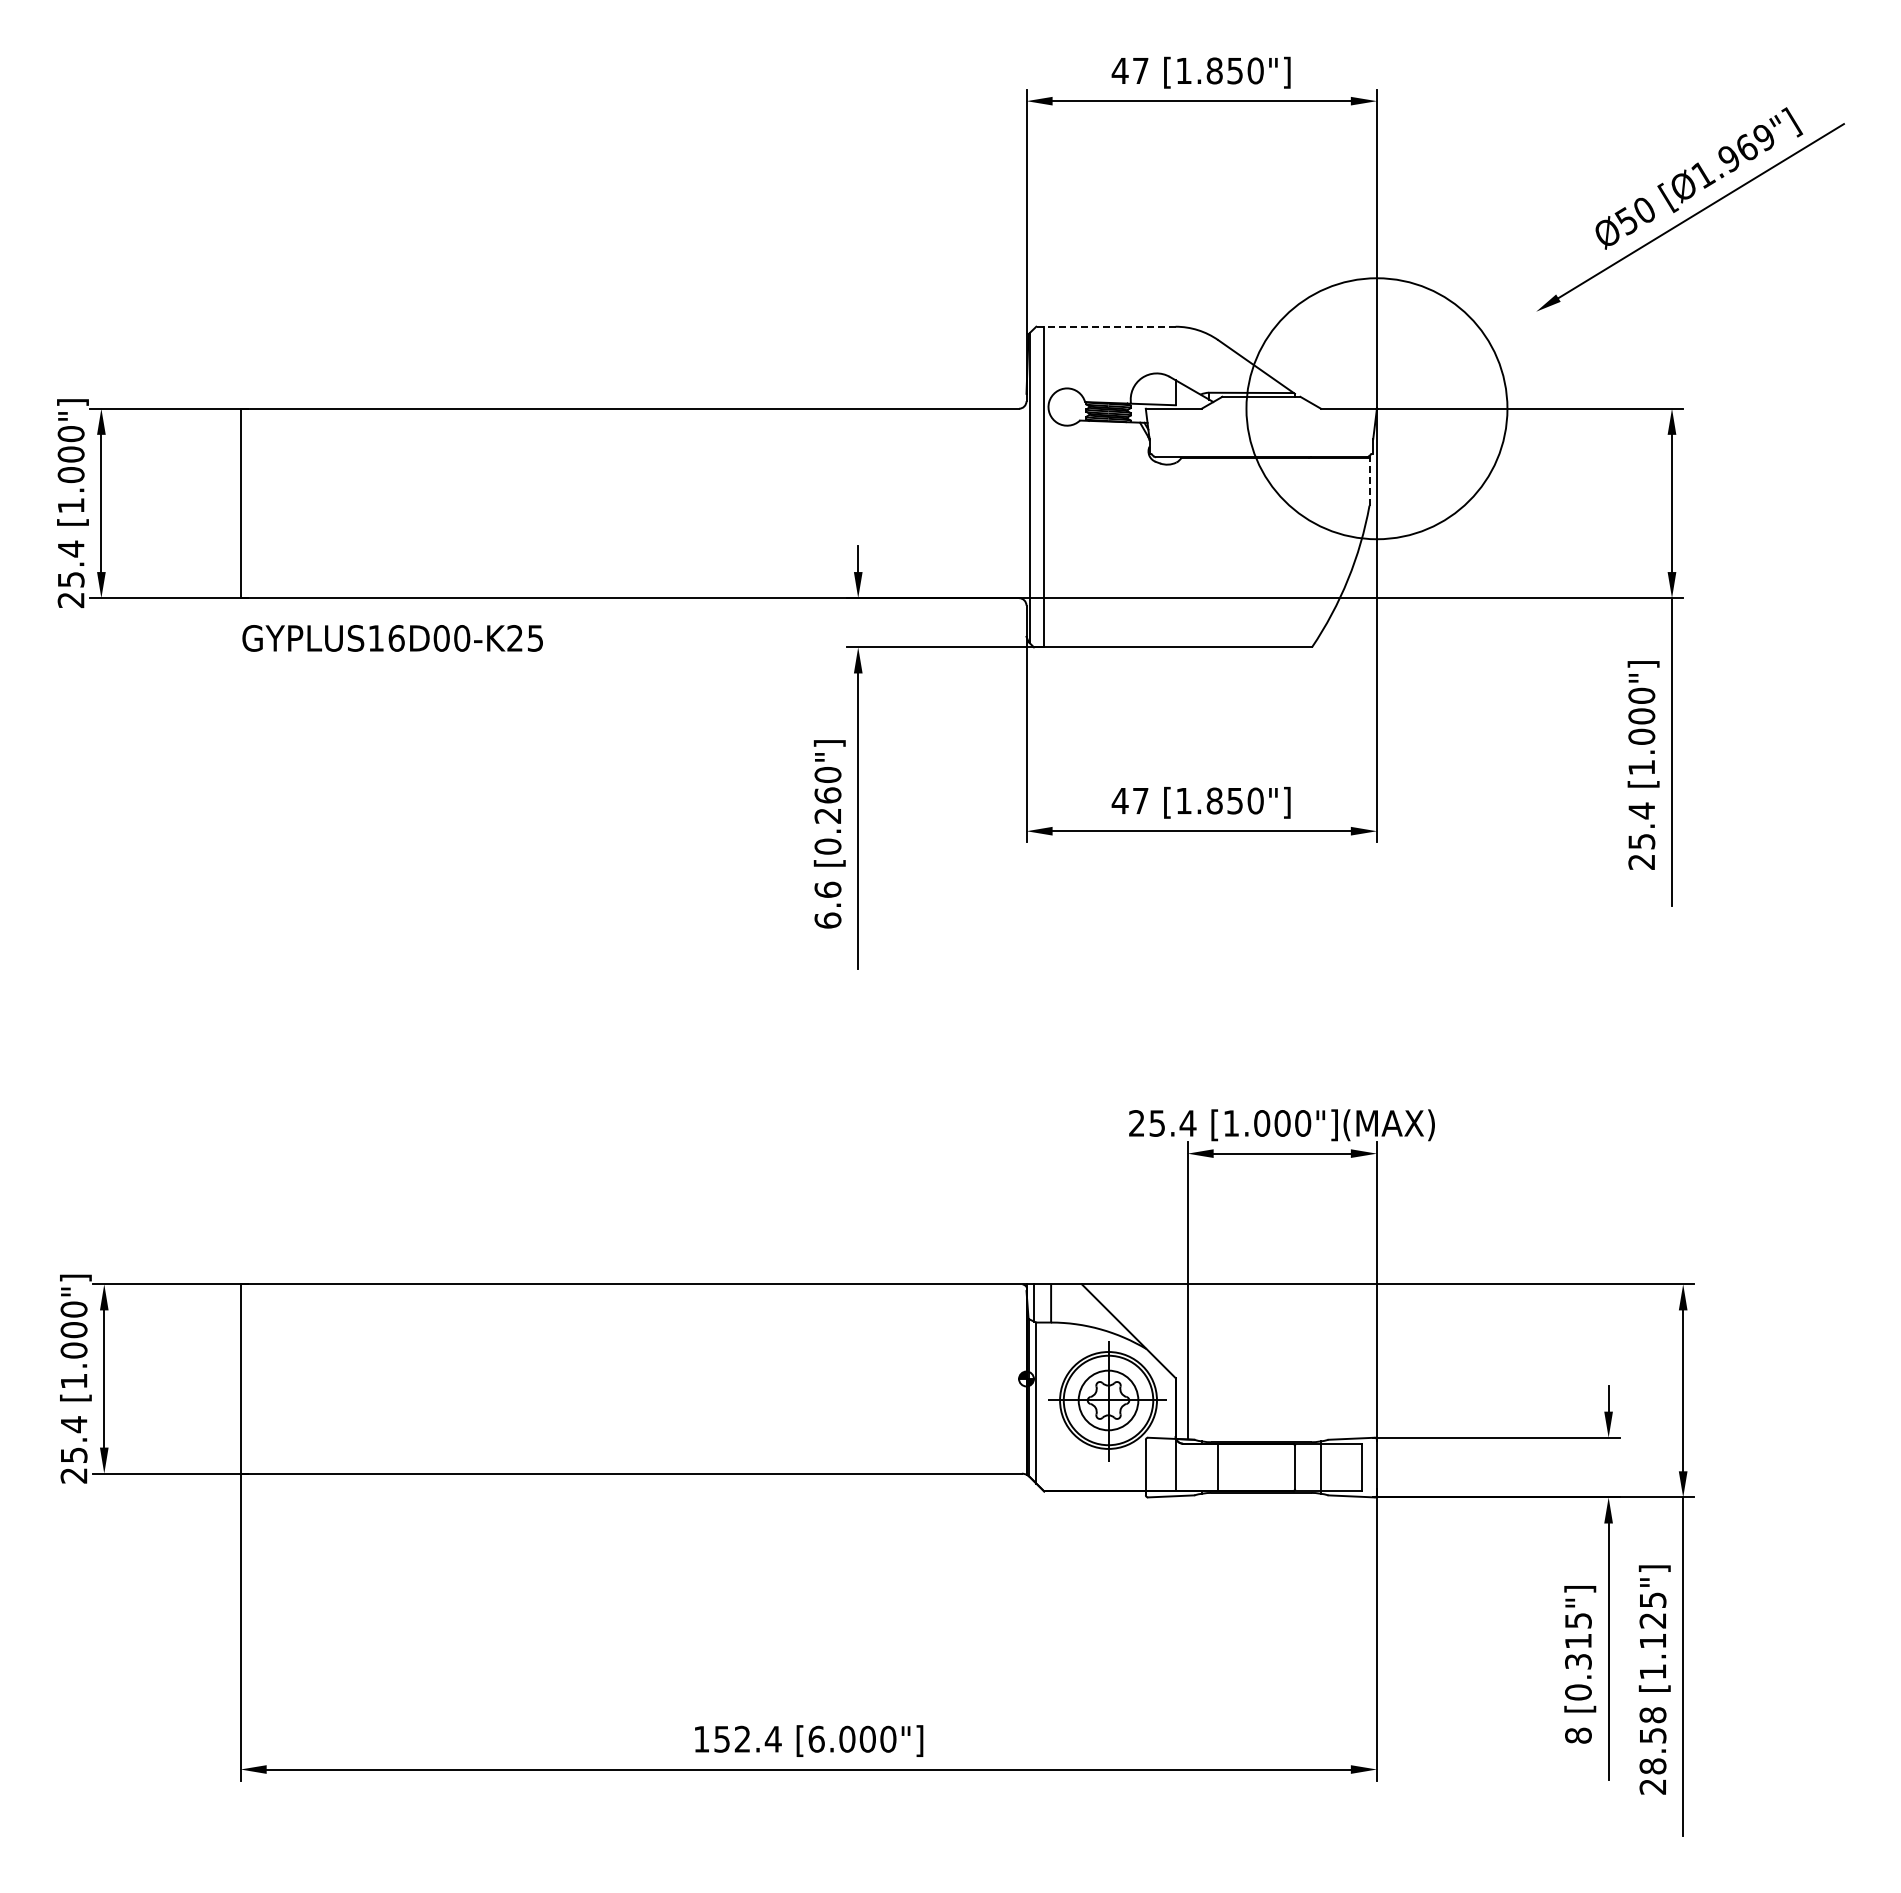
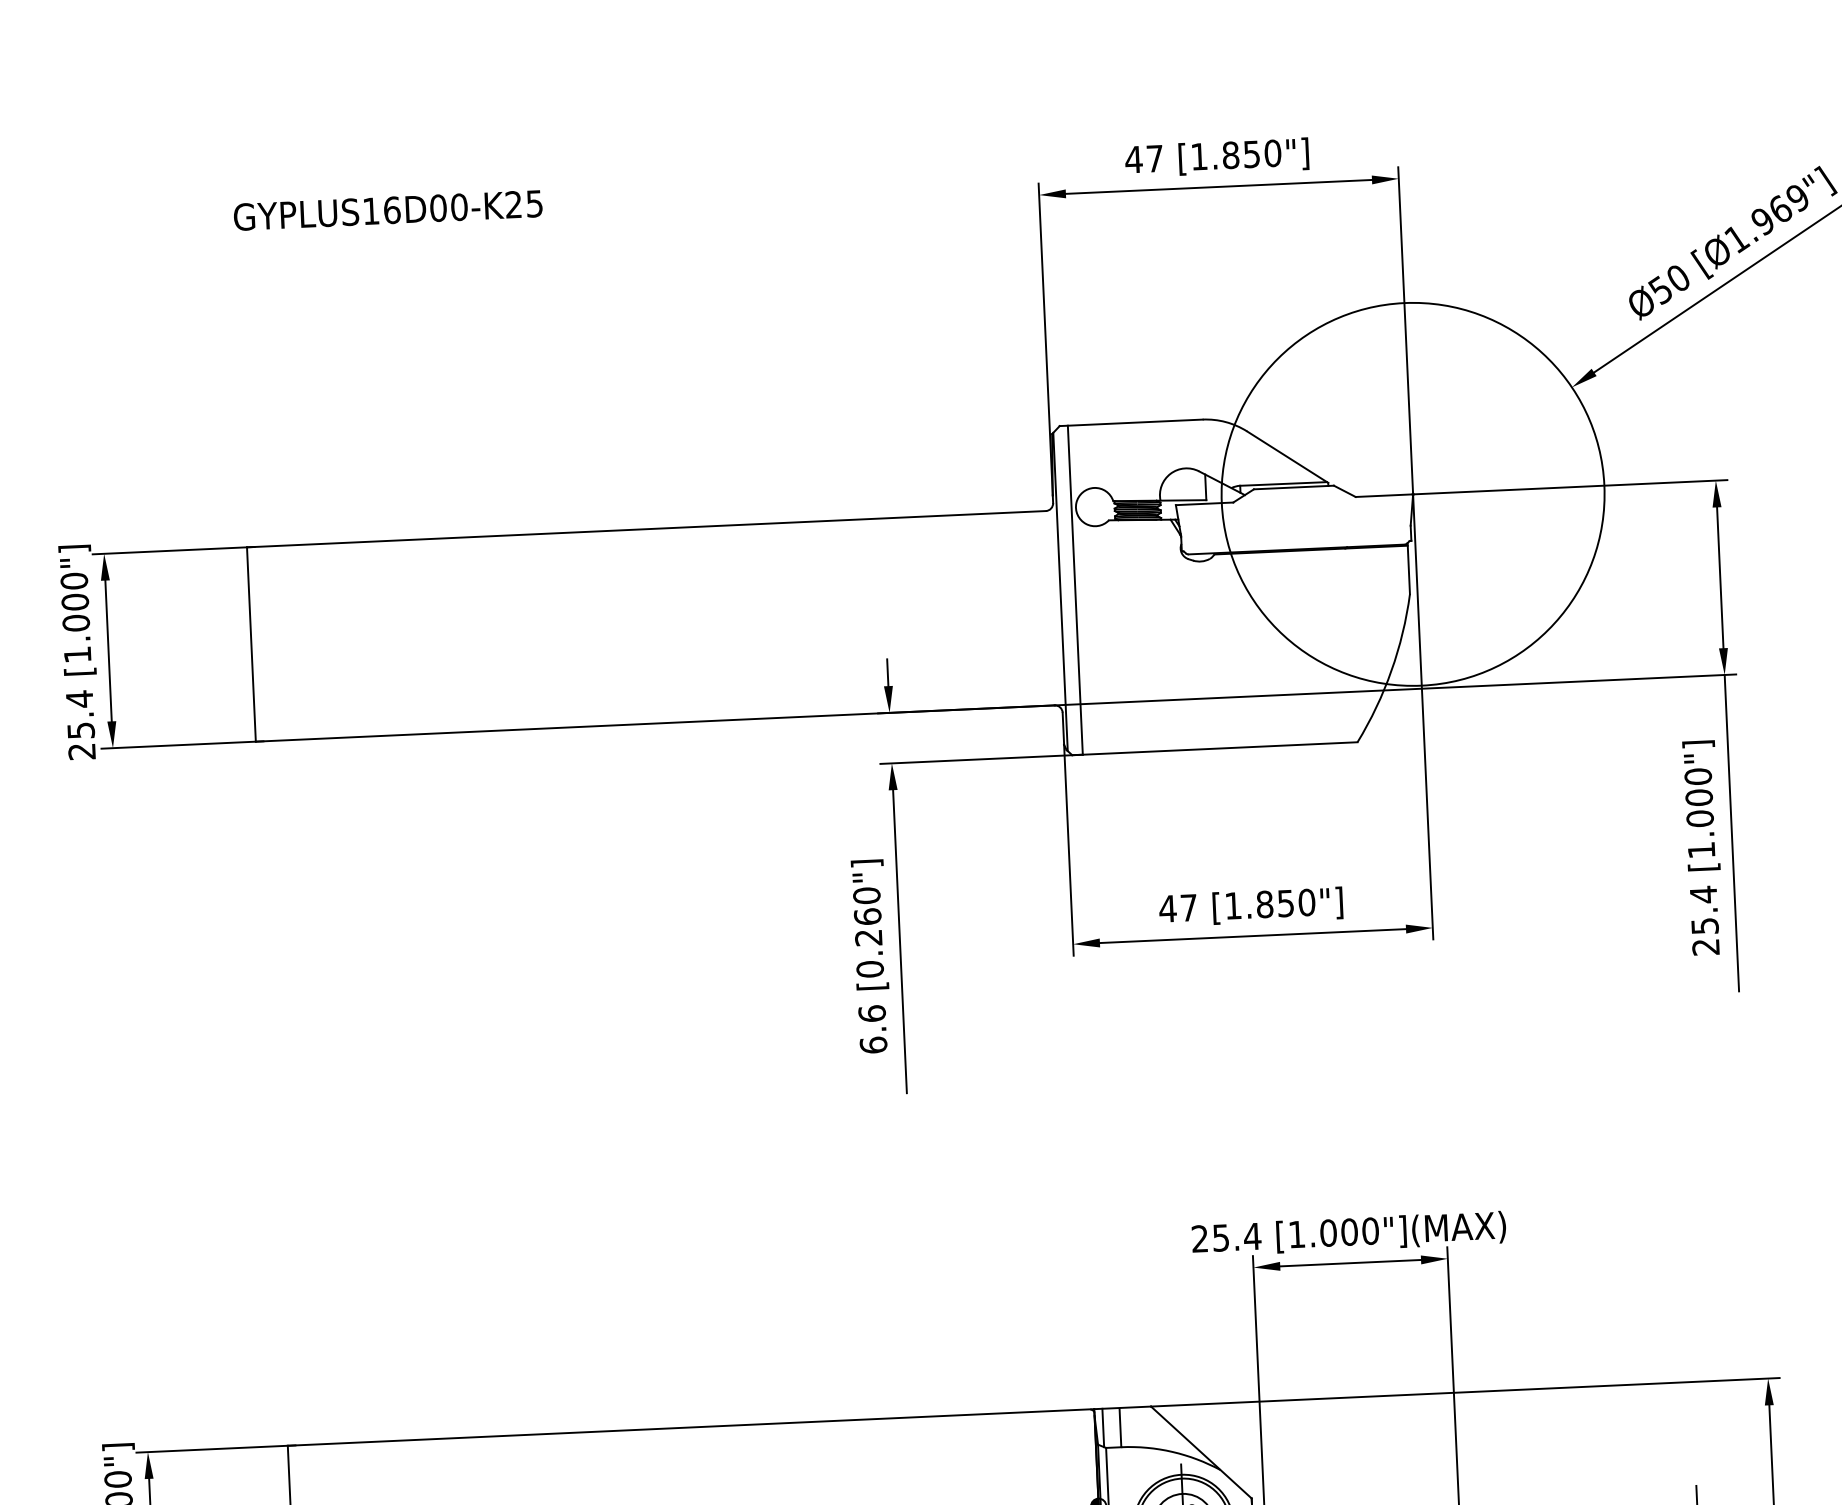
line: (1105, 326) -> (1130, 422), dashed -> solid
circle: (1376, 408) -> (1412, 494), size x1.43
line: (1369, 480) -> (1408, 568), dashed -> solid
text: (392, 638) -> (387, 210), moved

